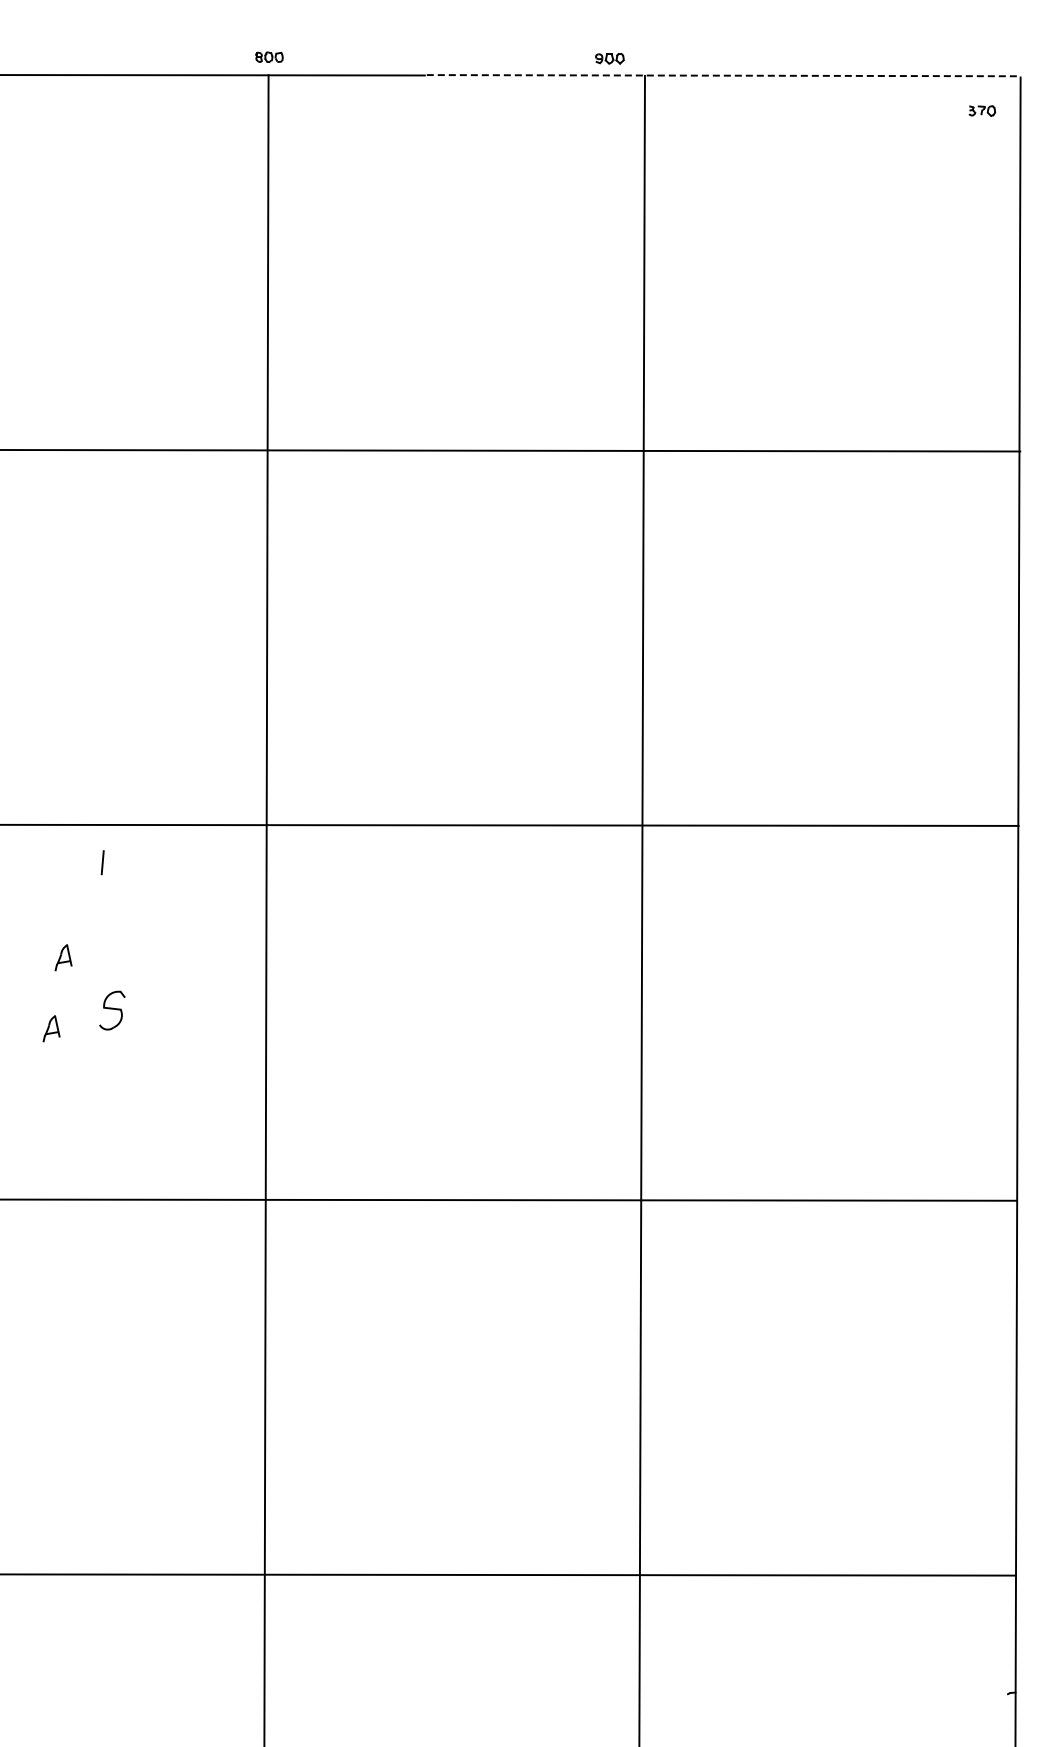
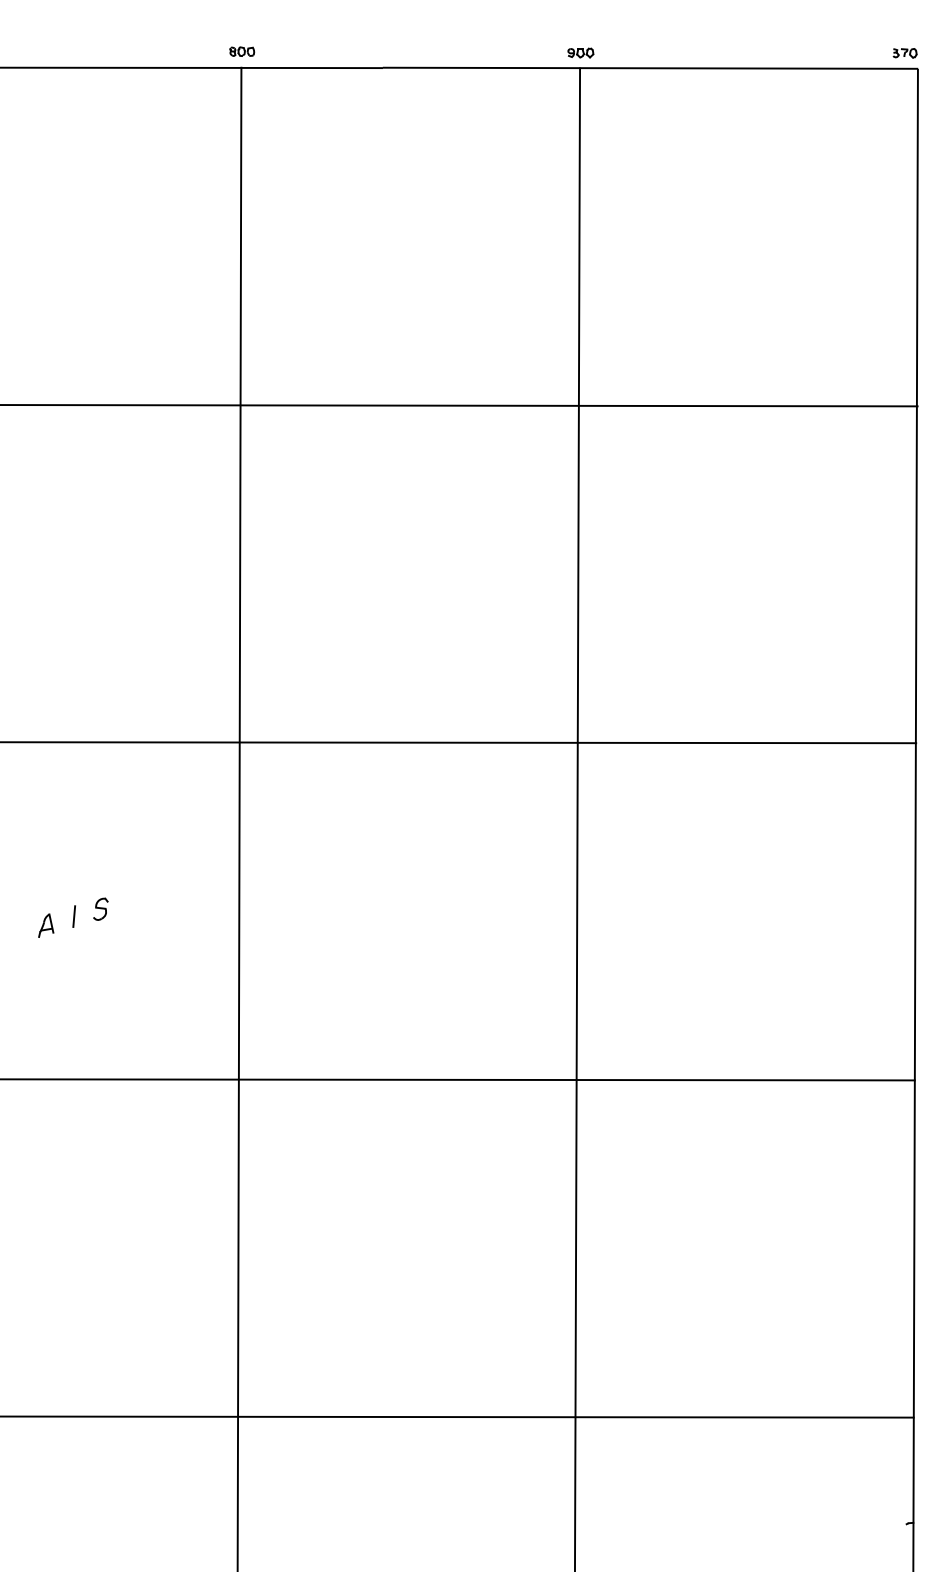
part: (609, 58) -> (580, 52), moved
line: (723, 75) -> (650, 68), dashed -> solid
part: (982, 110) -> (905, 52), moved
line: (102, 862) -> (74, 916), moved
part: (63, 957) -> (56, 861), removed
part: (111, 1010) -> (100, 909), size x0.62

